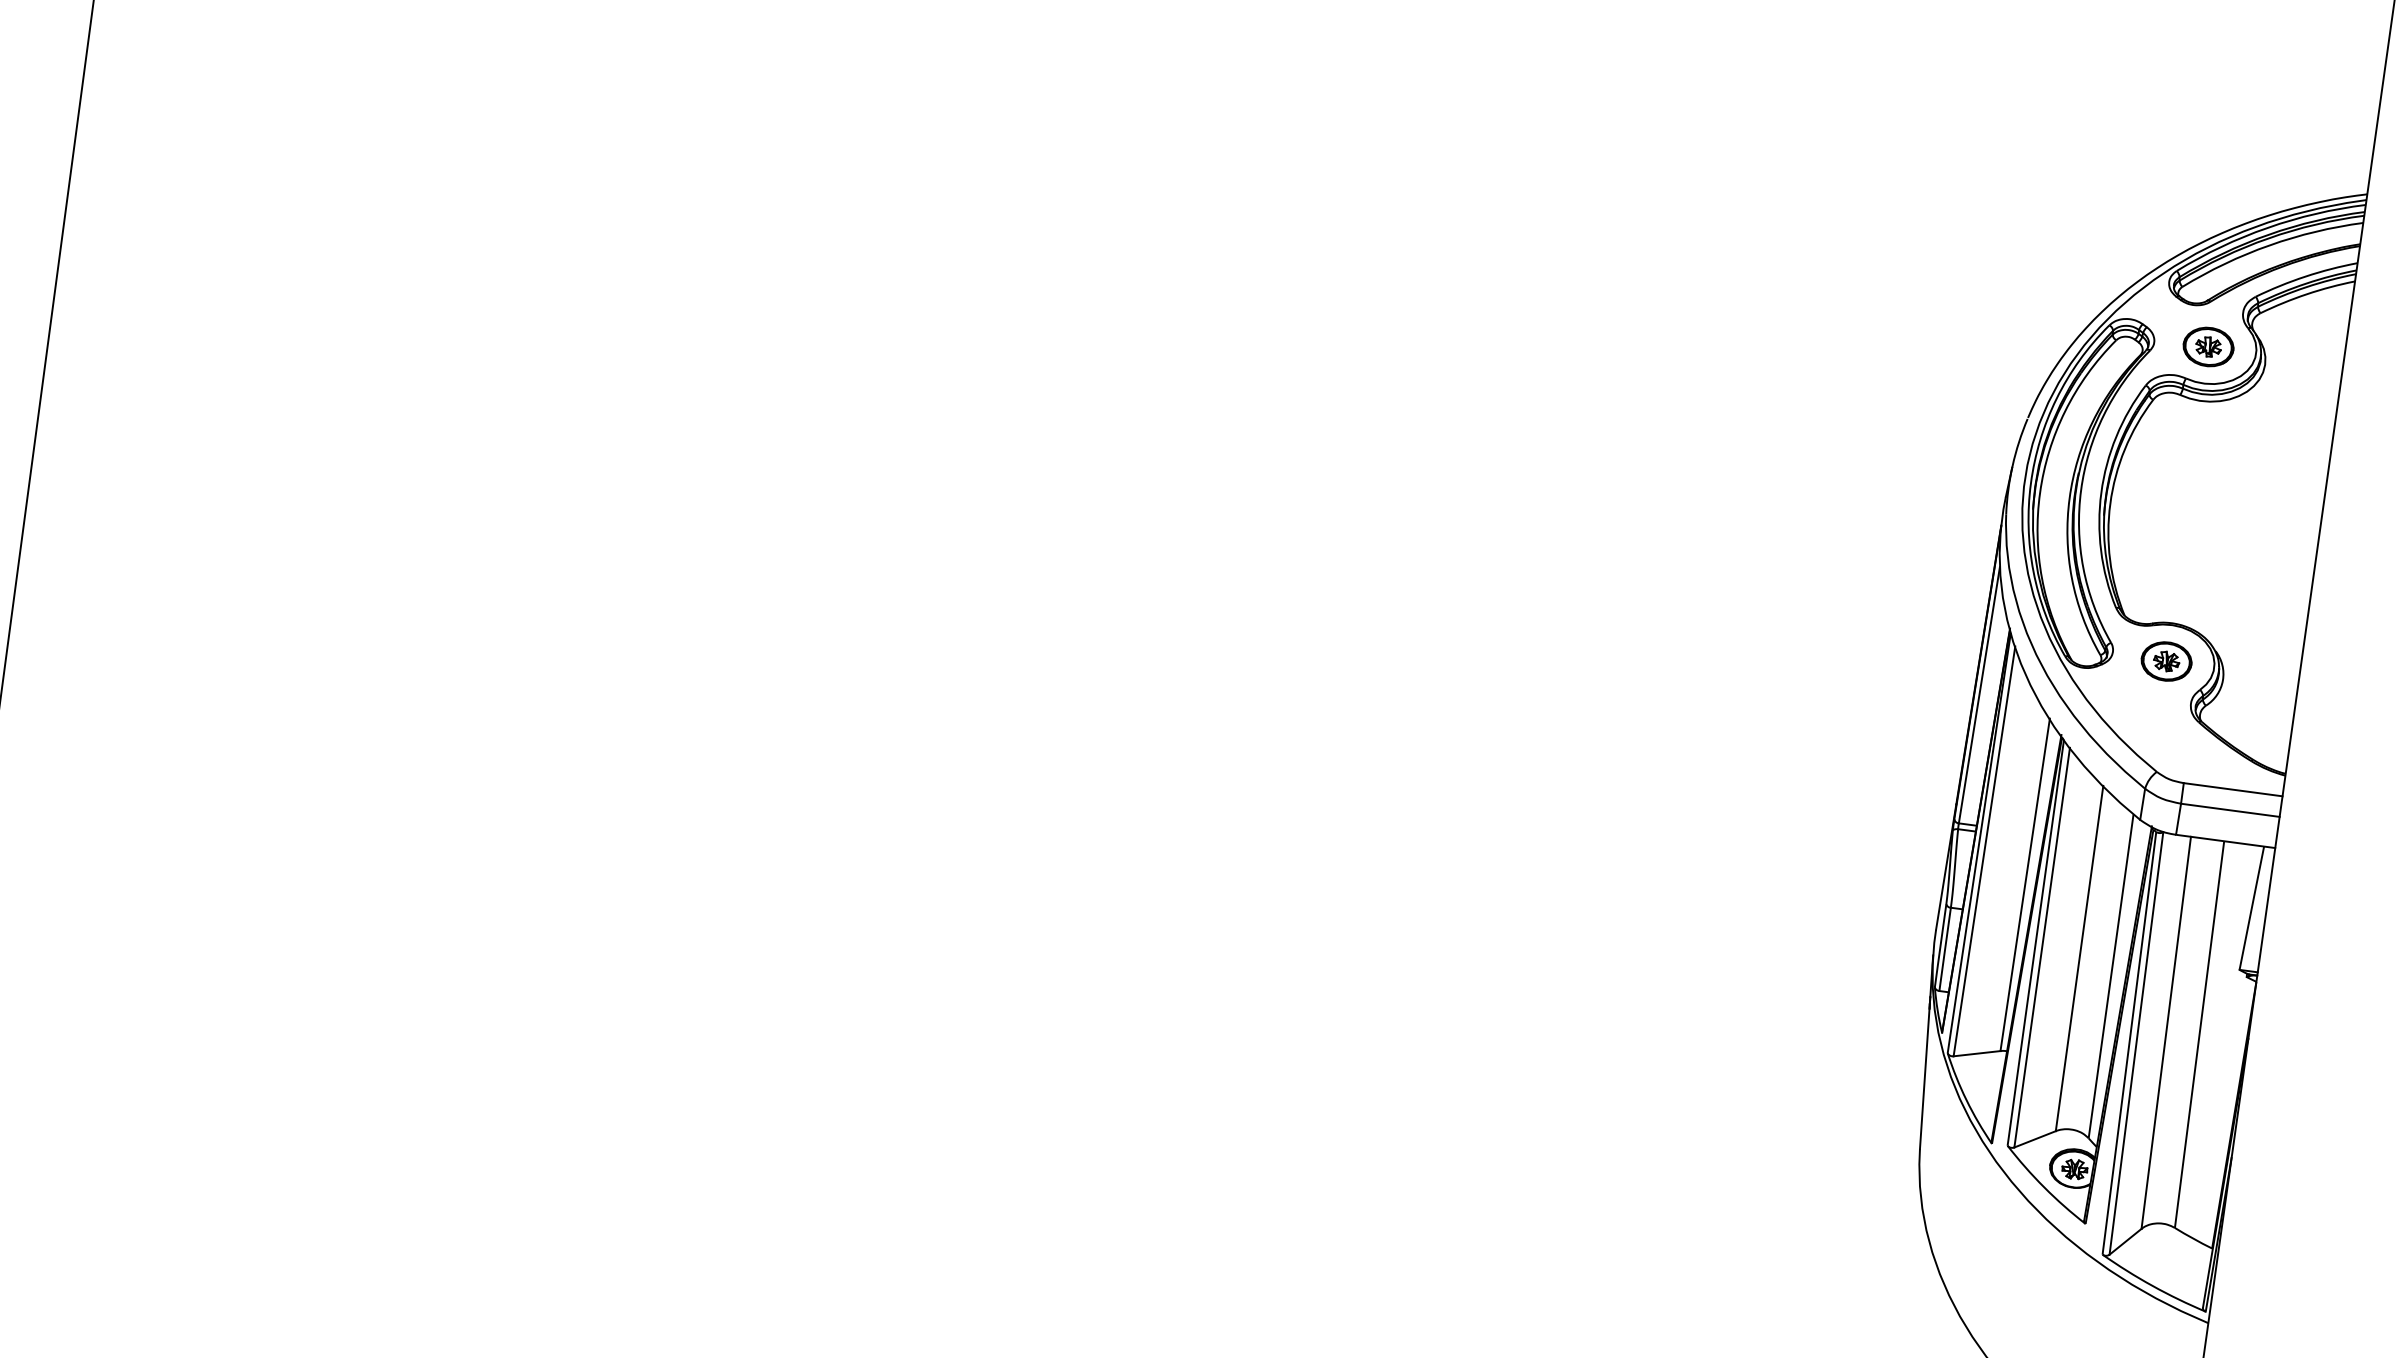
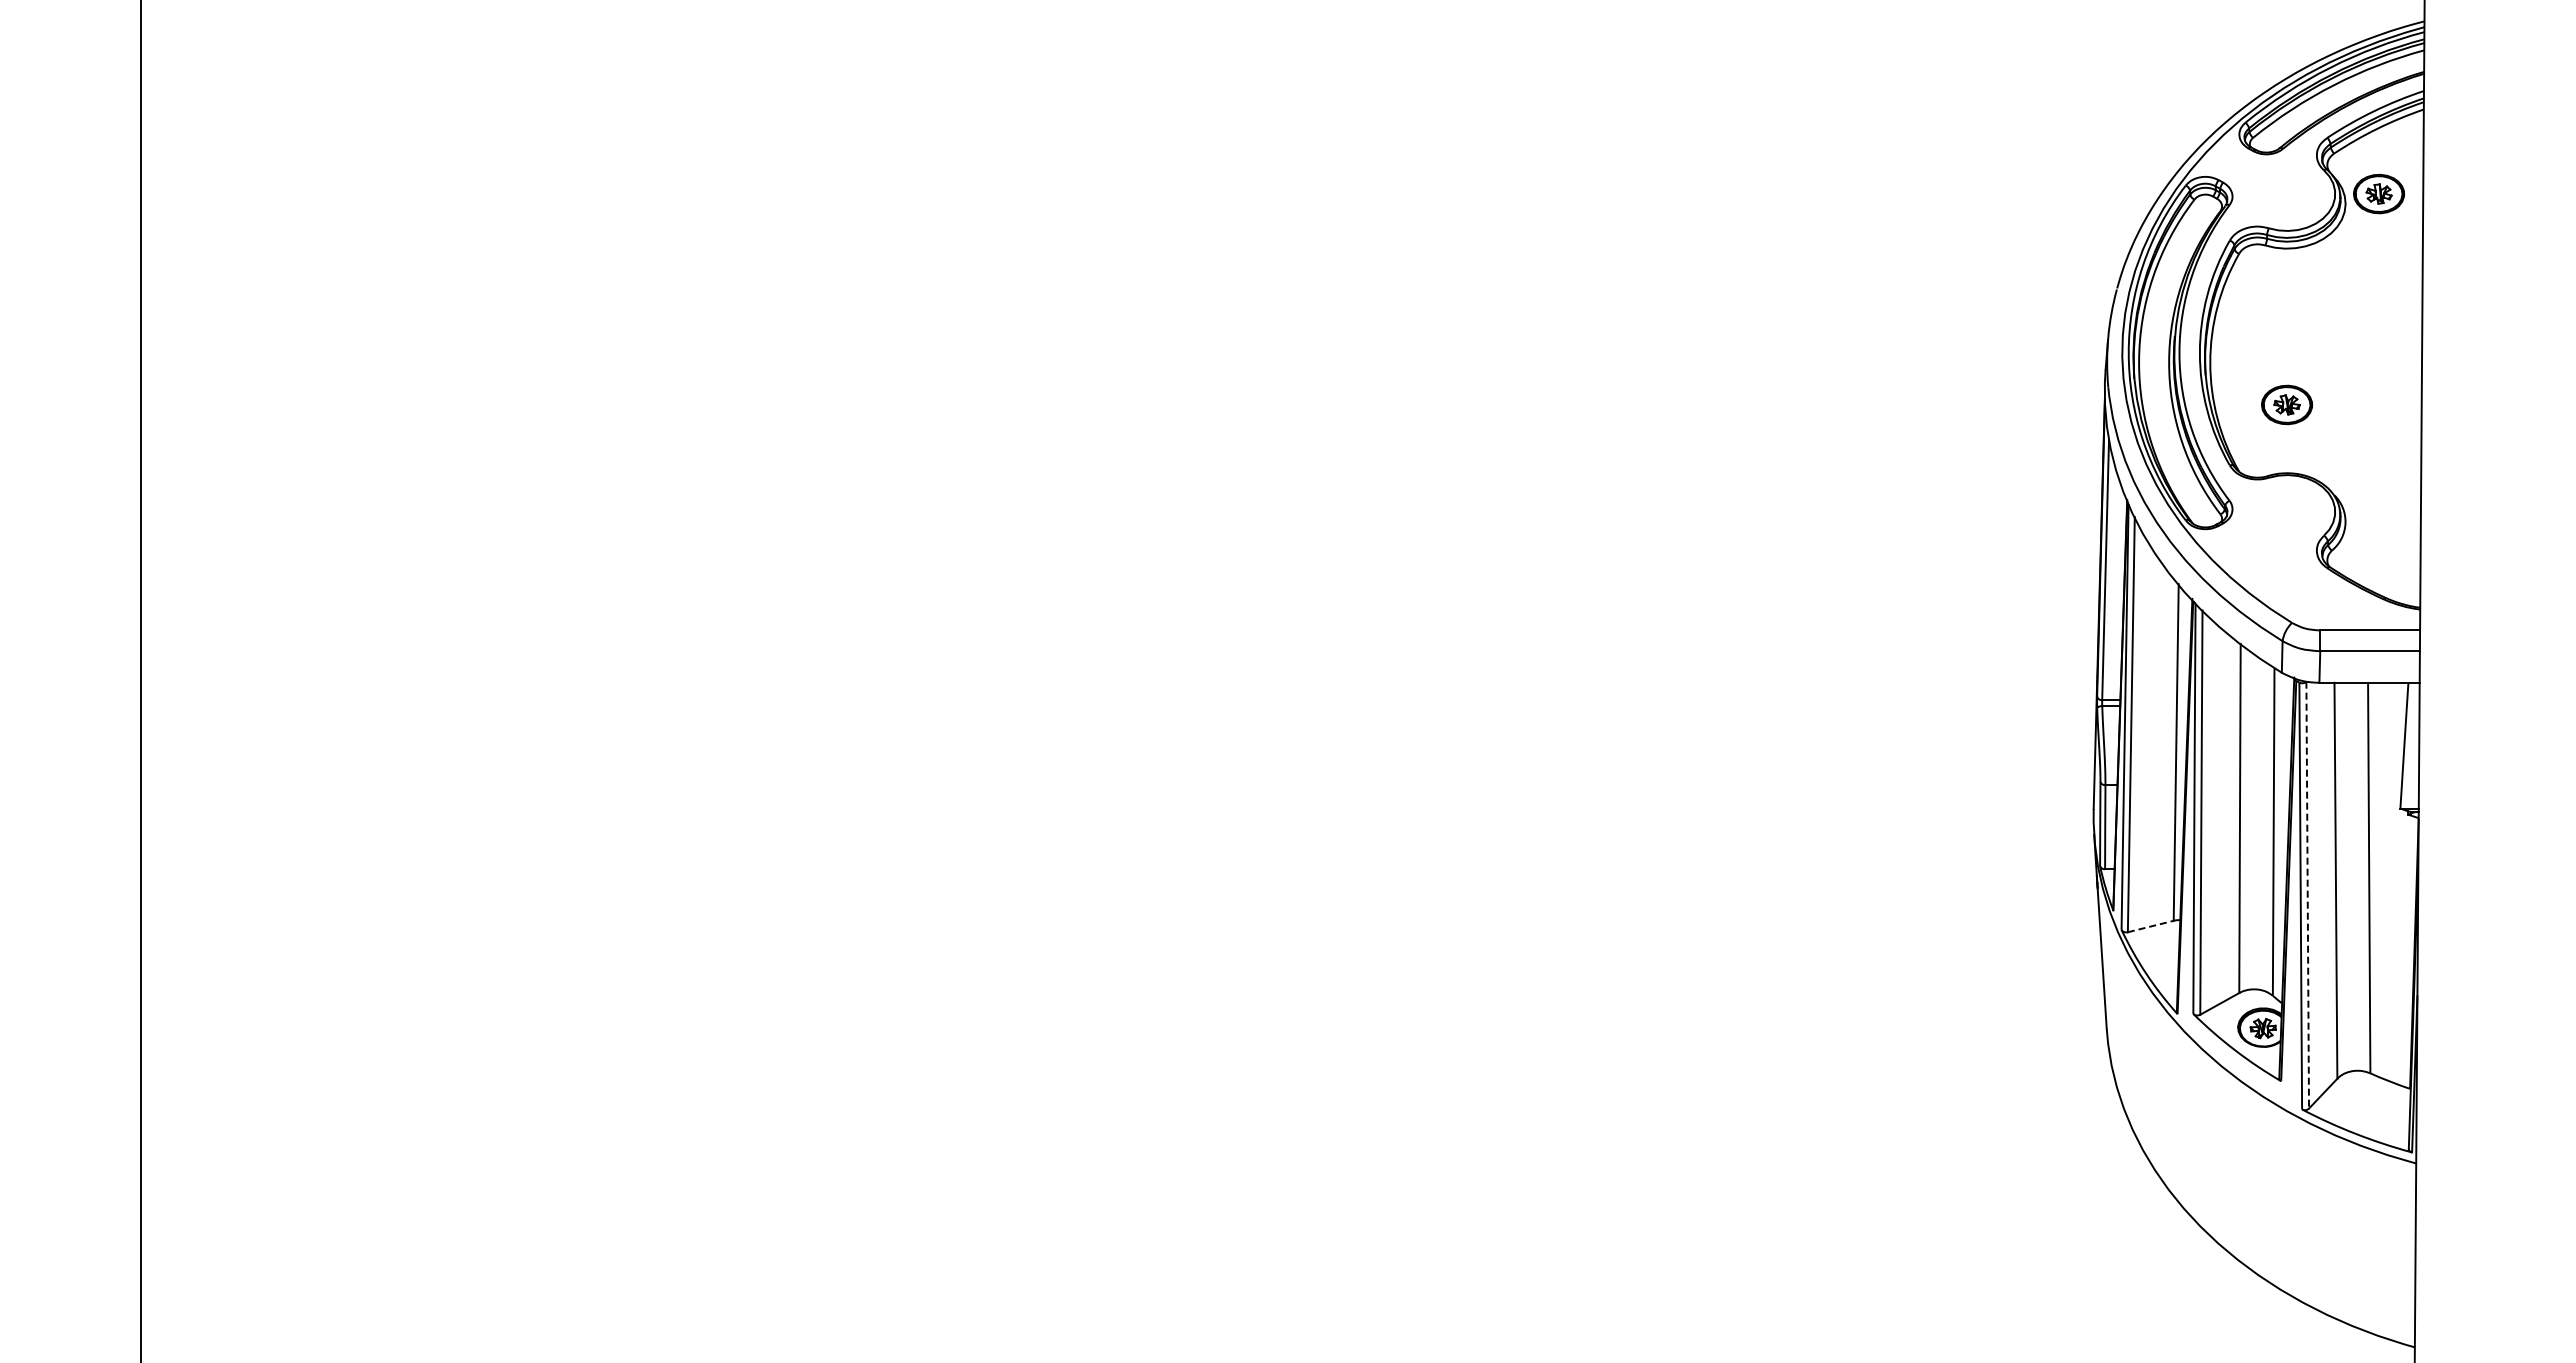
part: (2209, 346) -> (2379, 193), moved
part: (2167, 661) -> (2287, 404), moved
line: (2136, 1043) -> (2307, 895), solid -> dashed
line: (1976, 1053) -> (2150, 926), solid -> dashed

